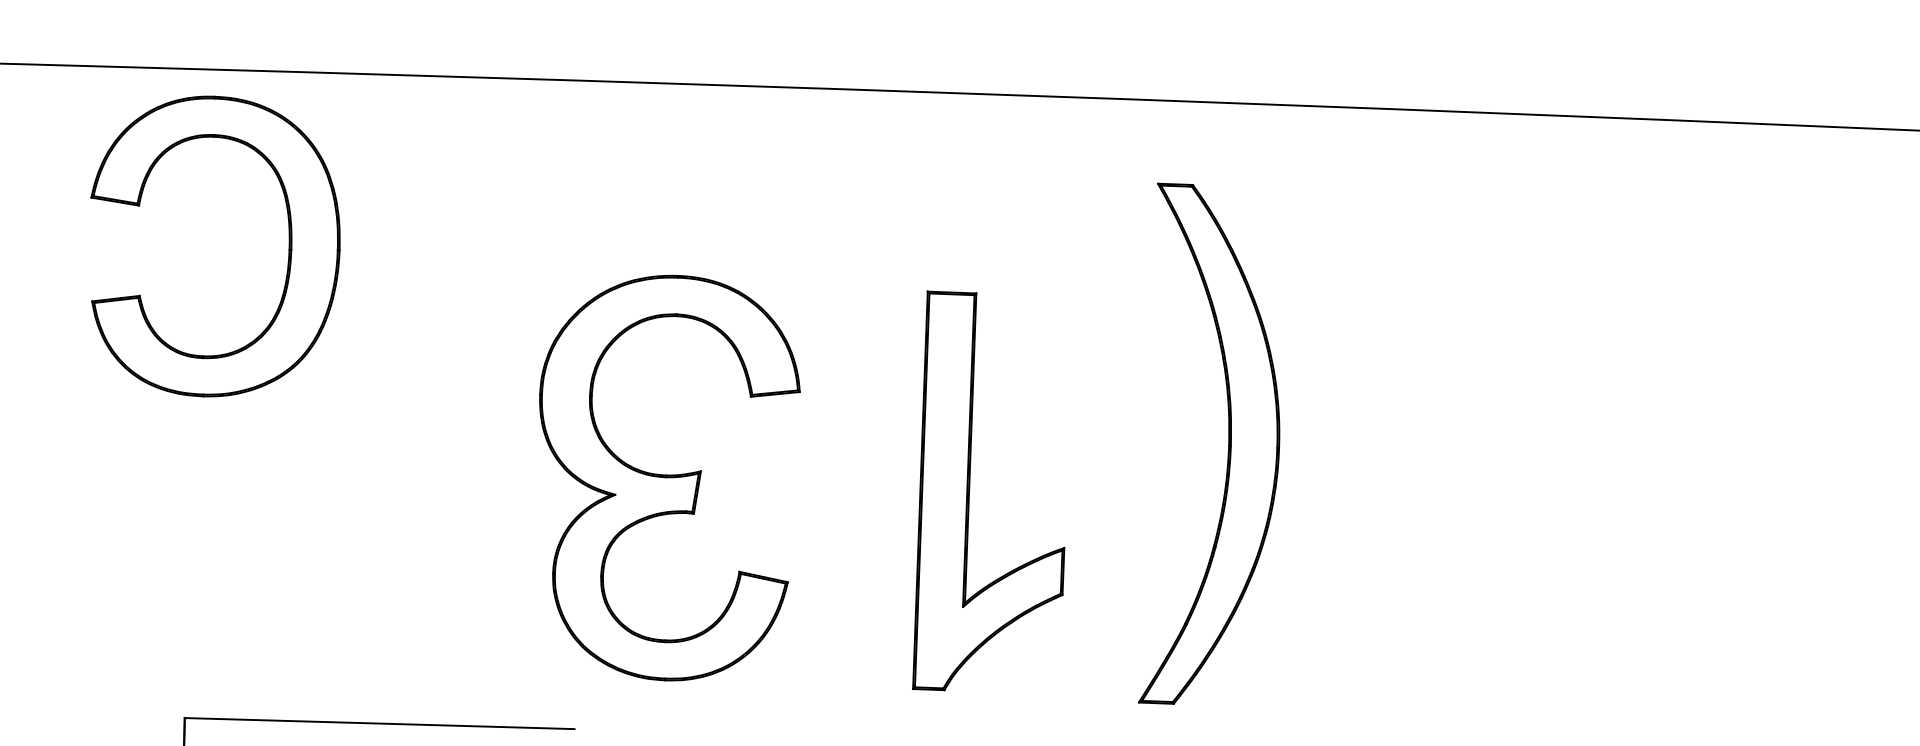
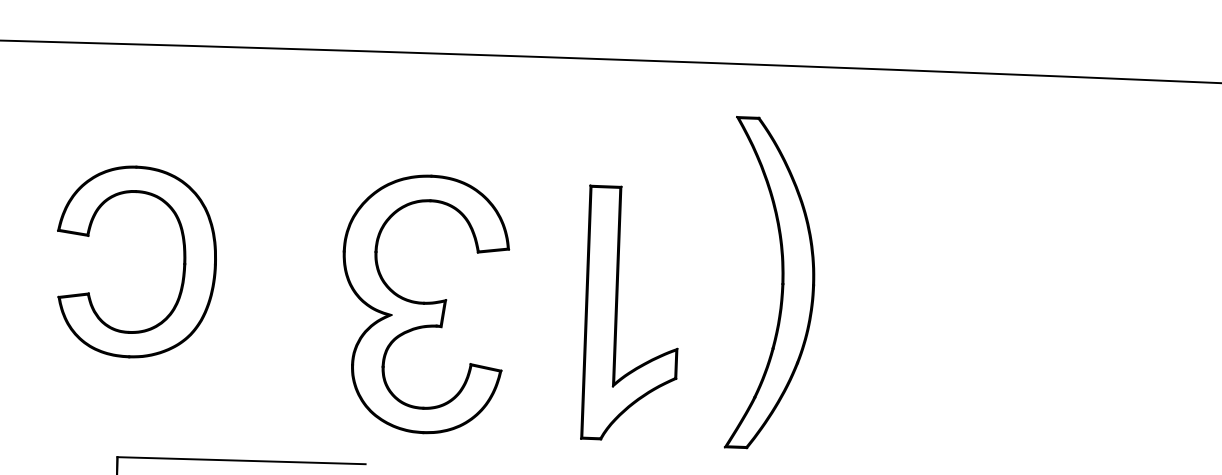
part: (286, 259) -> (182, 270), moved

